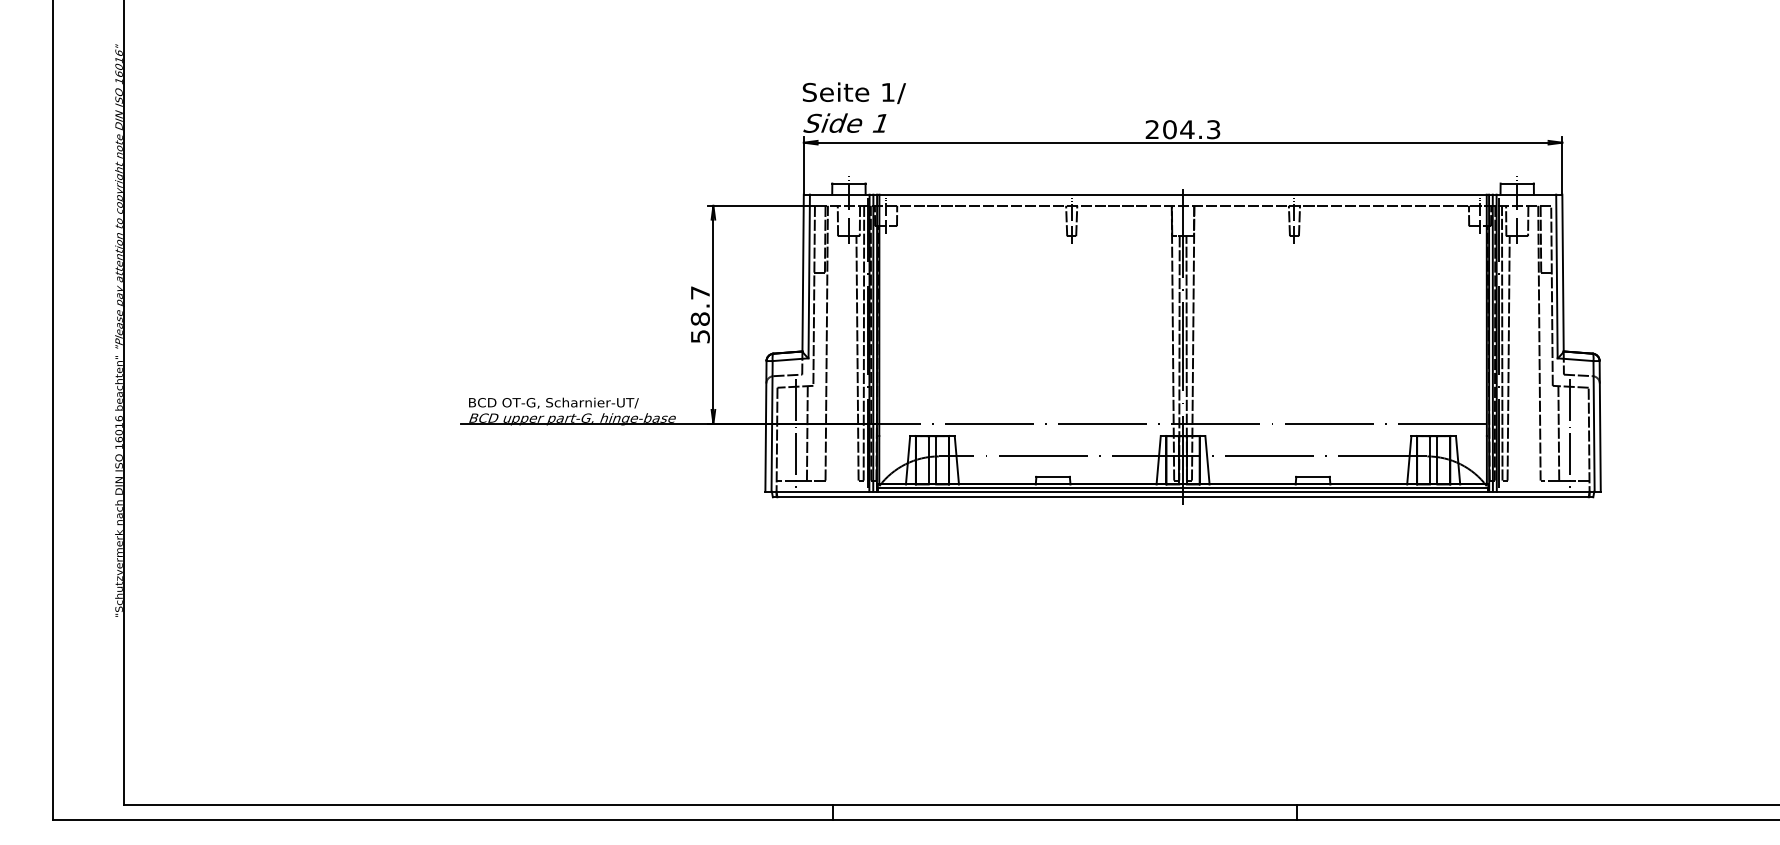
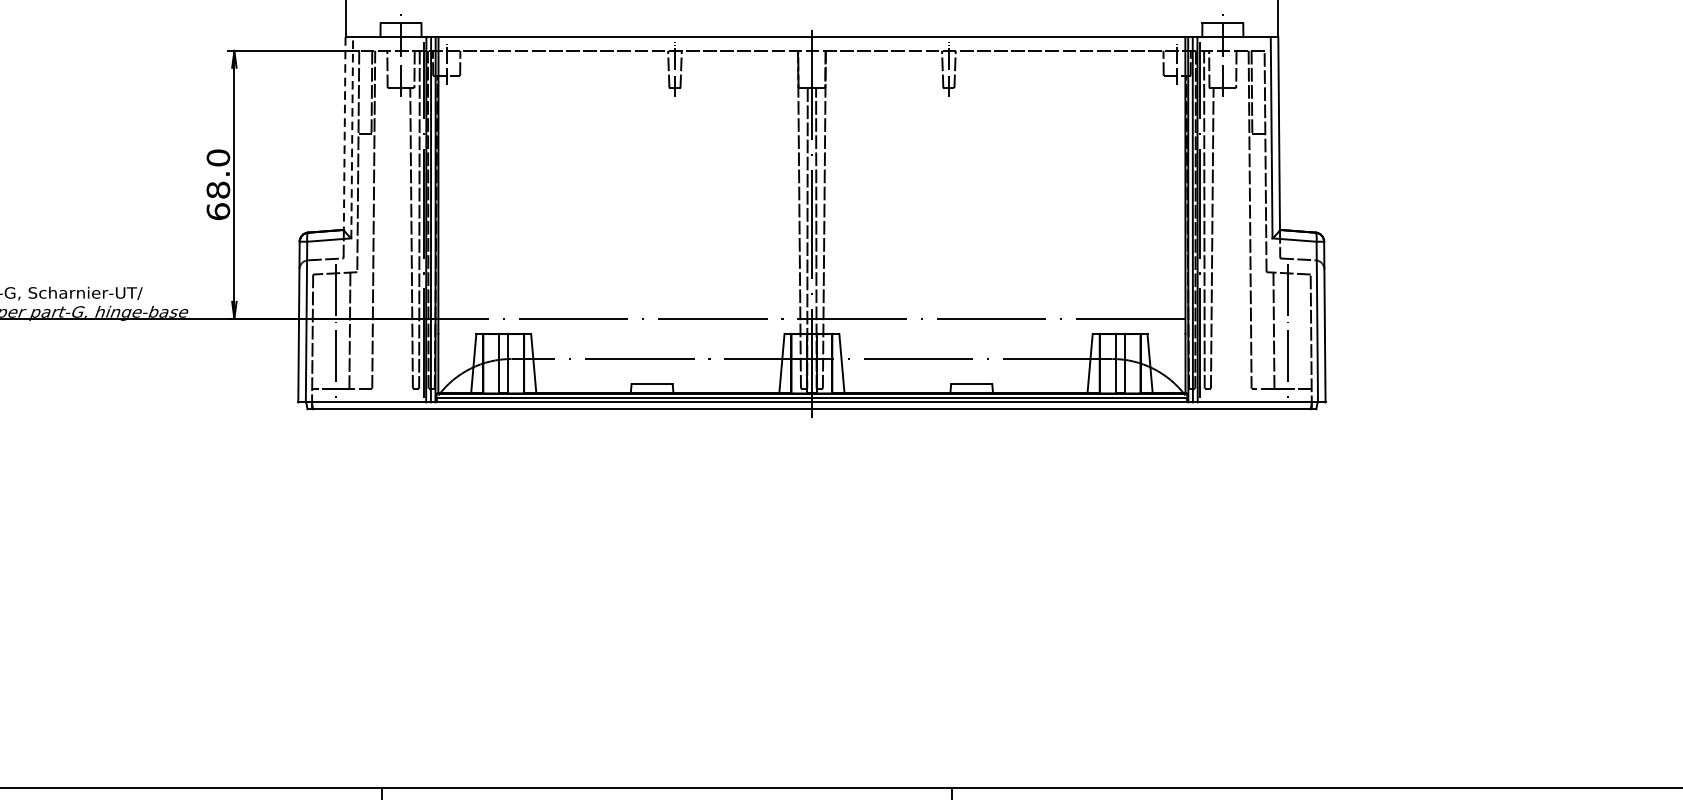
line: (803, 273) -> (345, 134), solid -> dashed
line: (809, 276) -> (352, 137), solid -> dashed
text: (699, 314) -> (217, 184), 58.7 -> 68.0

